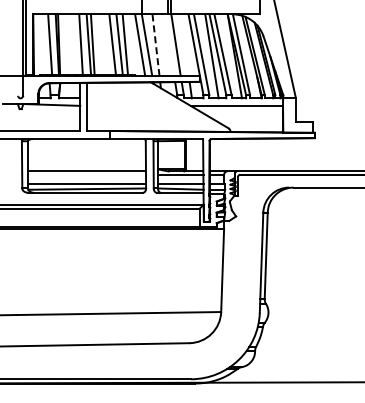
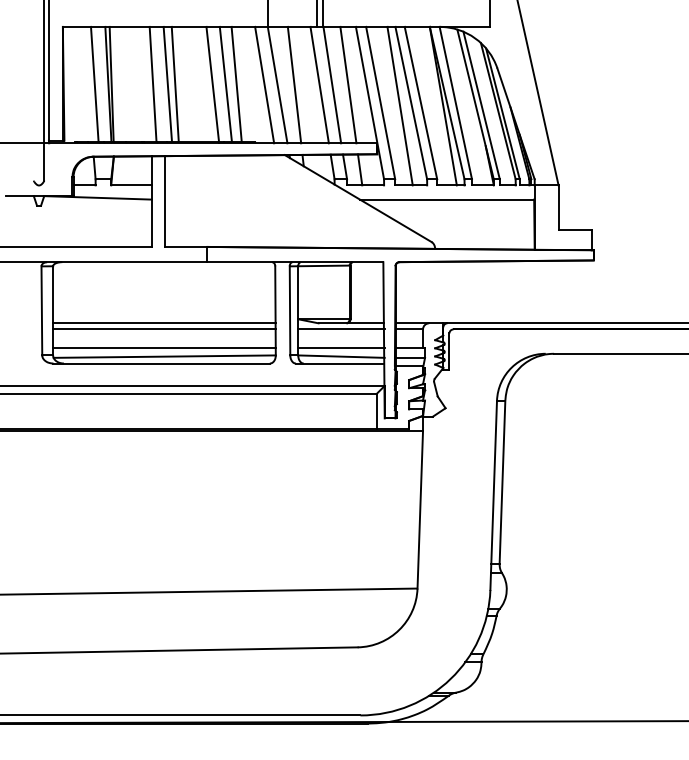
line: (155, 44) -> (293, 83), dashed -> solid
line: (169, 45) -> (319, 85), added
line: (184, 45) -> (348, 85), added
line: (87, 174) -> (165, 329), added

